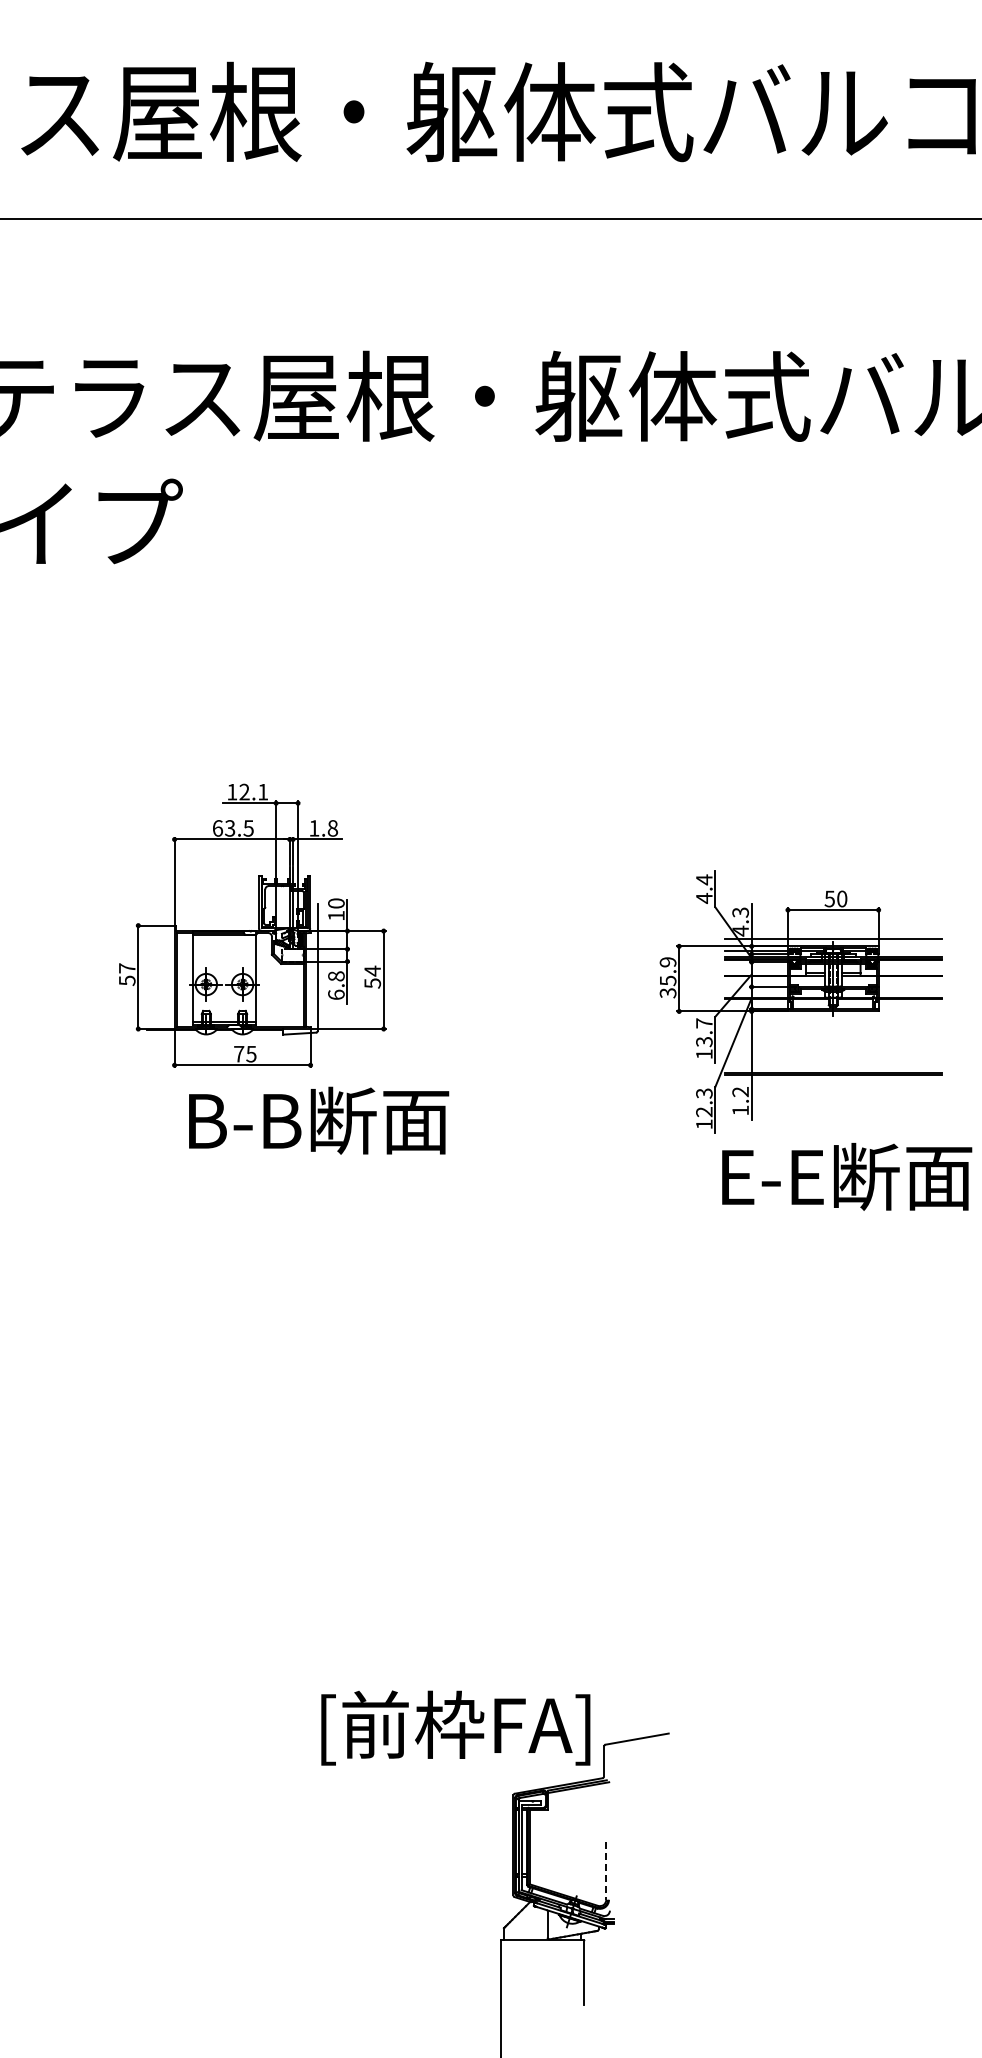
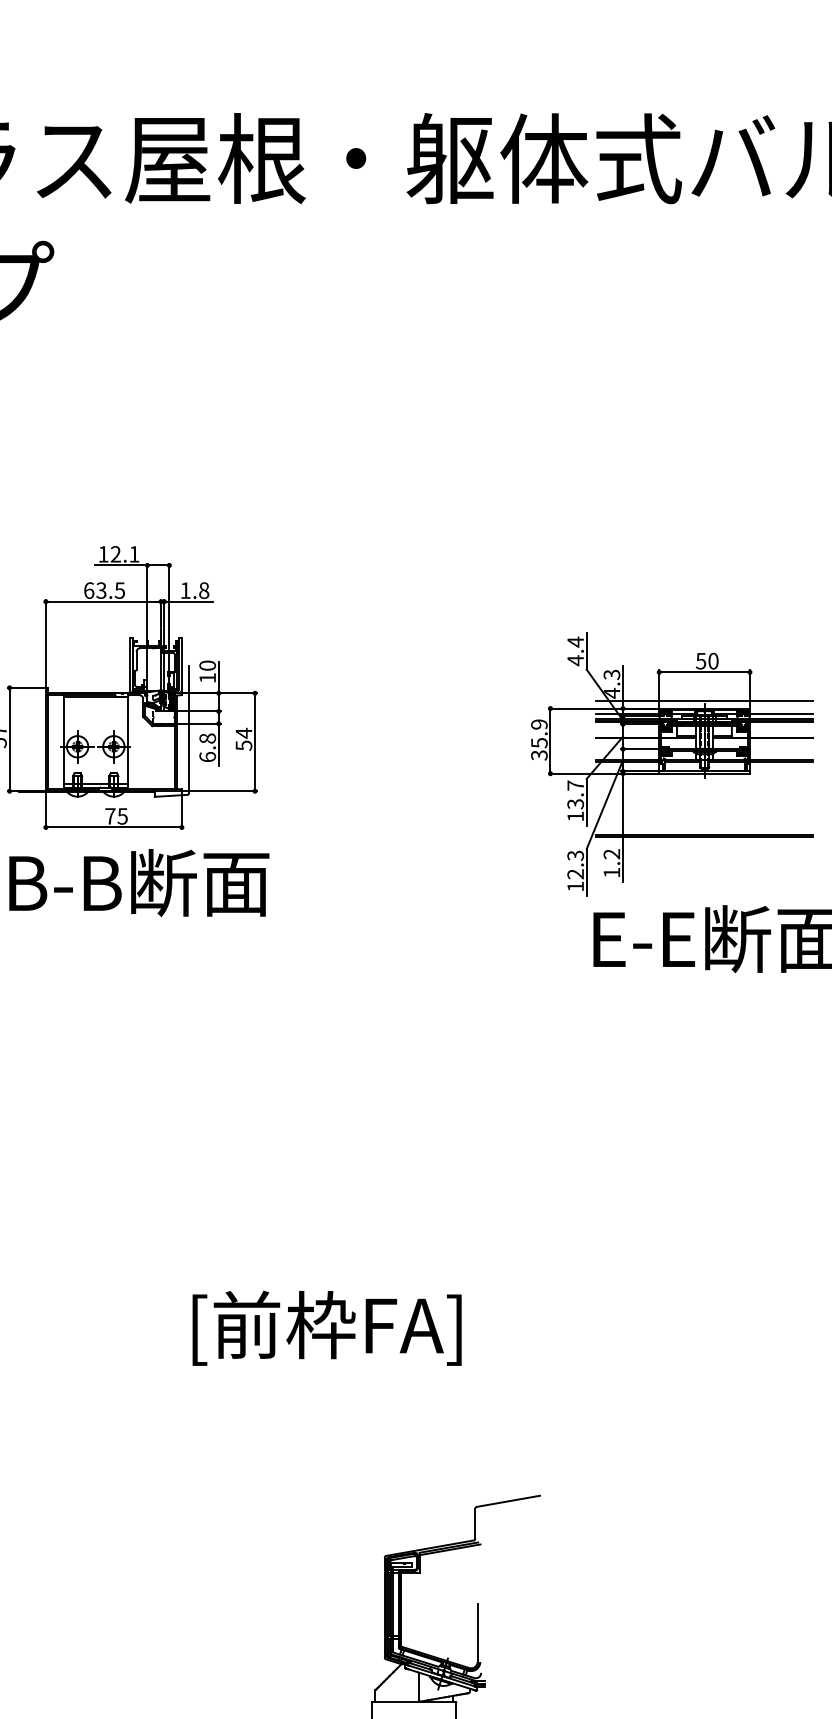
line: (910, 951) -> (781, 713), added
text: (319, 1120) -> (139, 882), moved
text: (455, 1727) -> (326, 1327), moved
line: (606, 1871) -> (477, 1633), dashed -> solid

